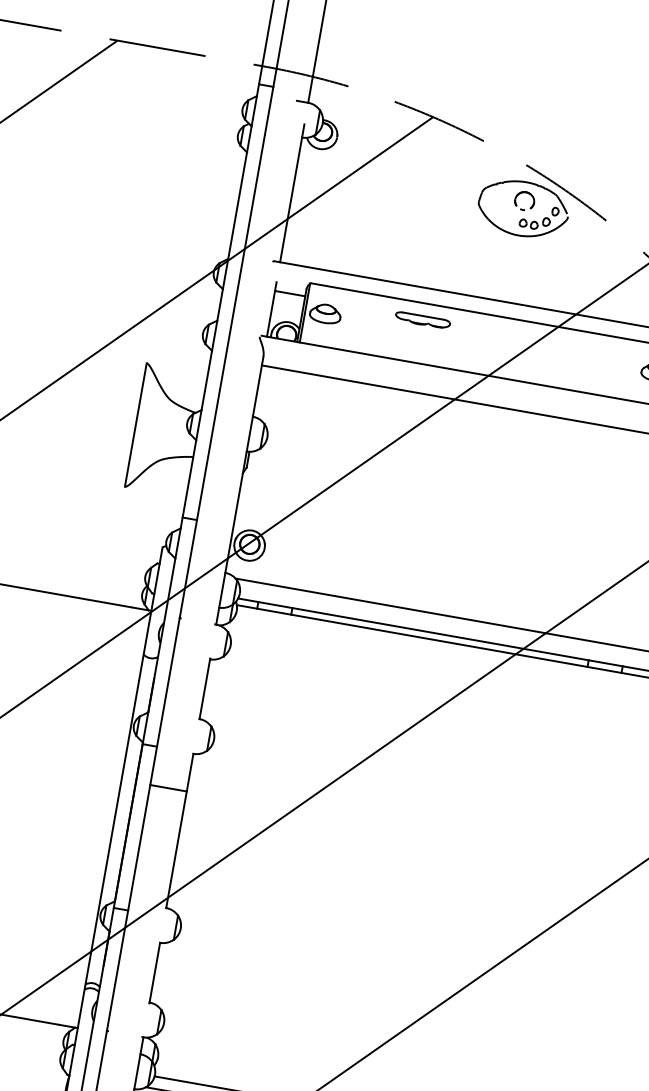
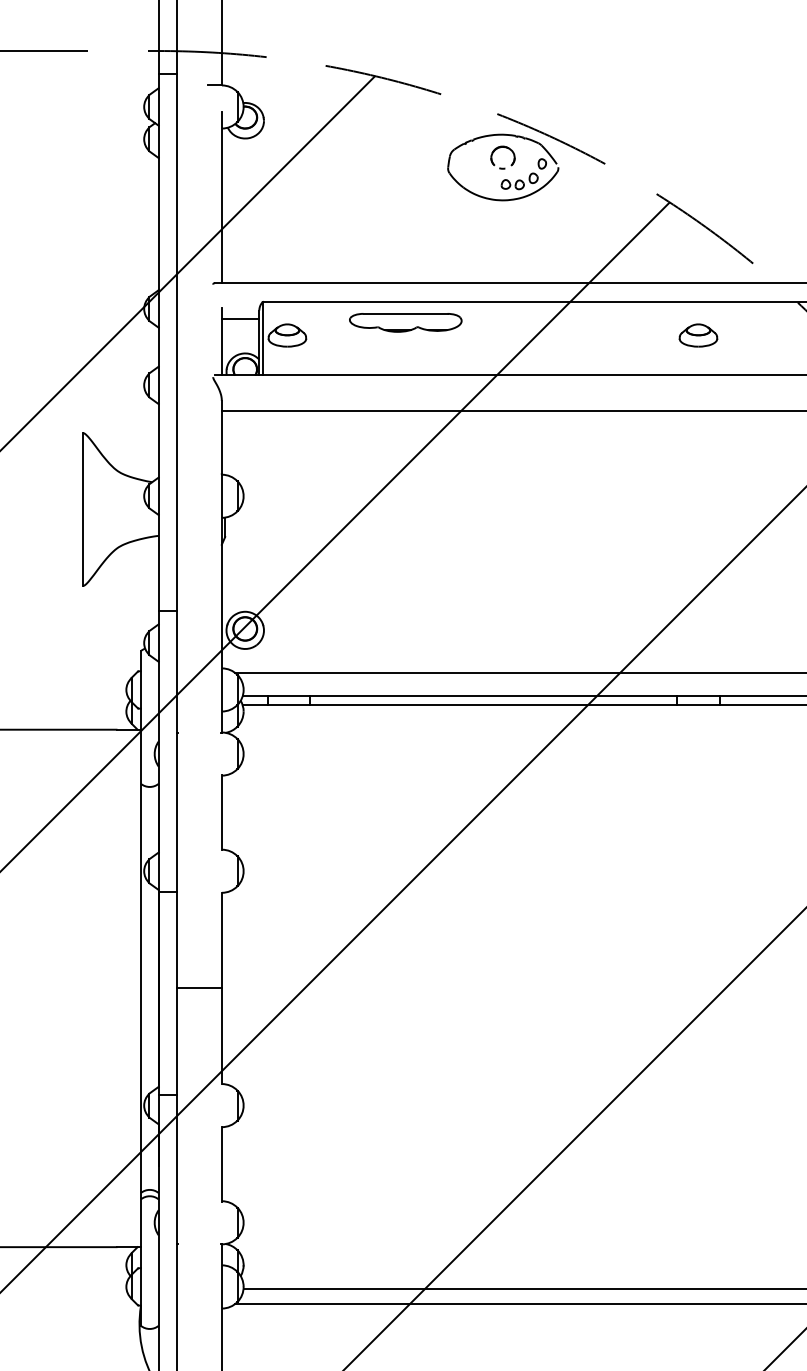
part: (422, 320) -> (405, 322), size x1.67
line: (167, 788) -> (198, 988), moved

